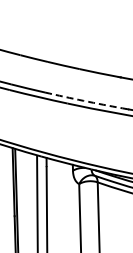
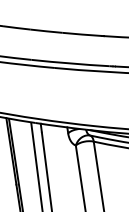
arc: (83, 100) -> (70, 63), dashed -> solid

